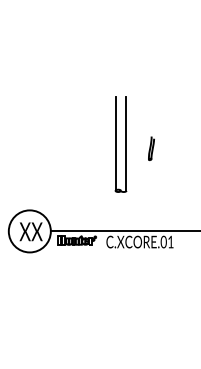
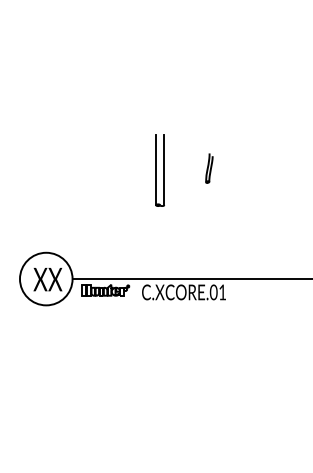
part: (120, 144) -> (159, 170), size x0.6
part: (151, 148) -> (209, 168), moved

